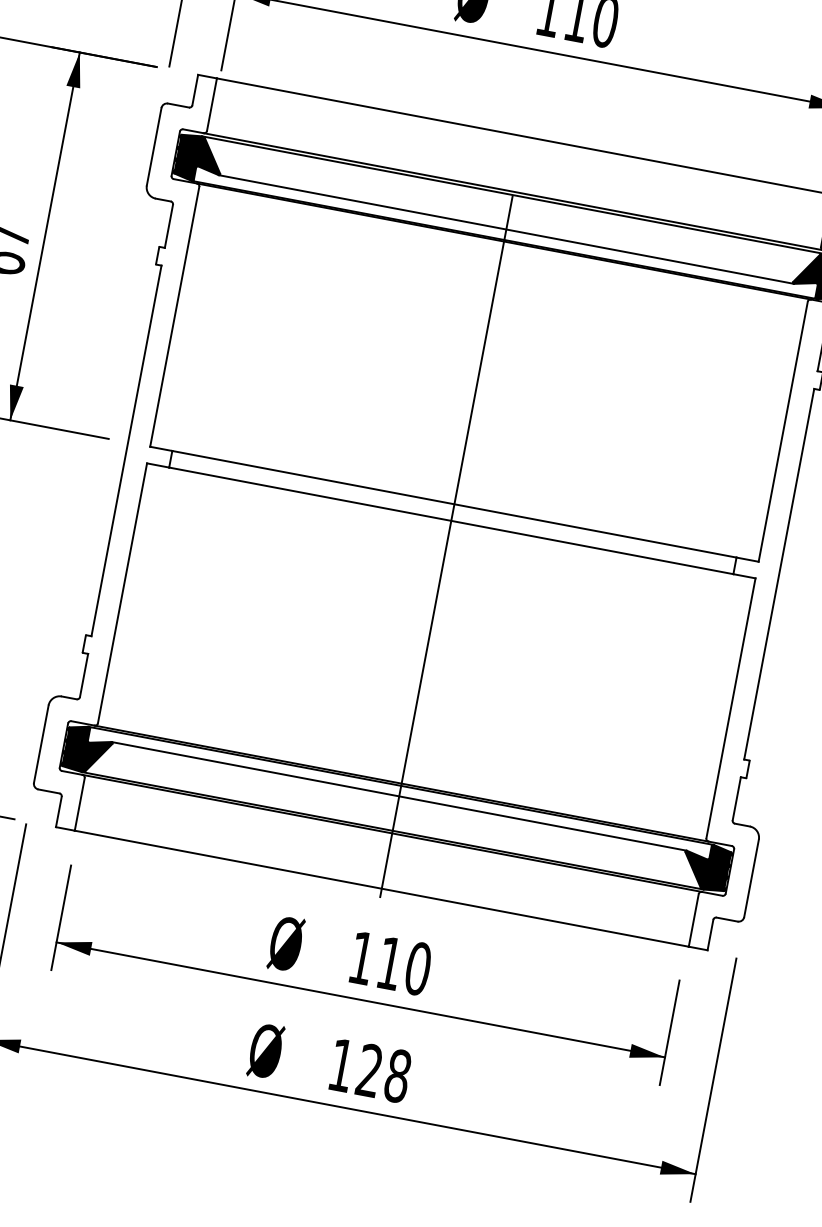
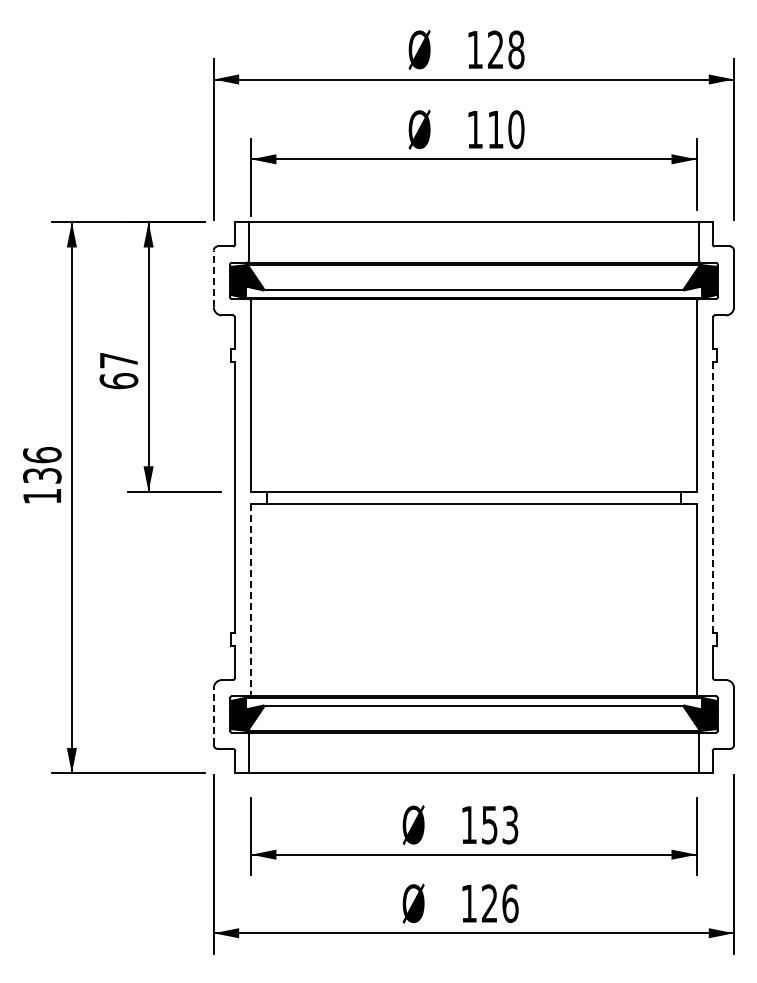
line: (153, 146) -> (213, 278), solid -> dashed
line: (452, 513) -> (473, 498), removed
line: (779, 574) -> (713, 497), solid -> dashed
line: (122, 594) -> (251, 599), solid -> dashed
line: (40, 744) -> (213, 716), solid -> dashed
text: (404, 965) -> (500, 824), 110 -> 153
text: (398, 1075) -> (510, 903), 128 -> 126

